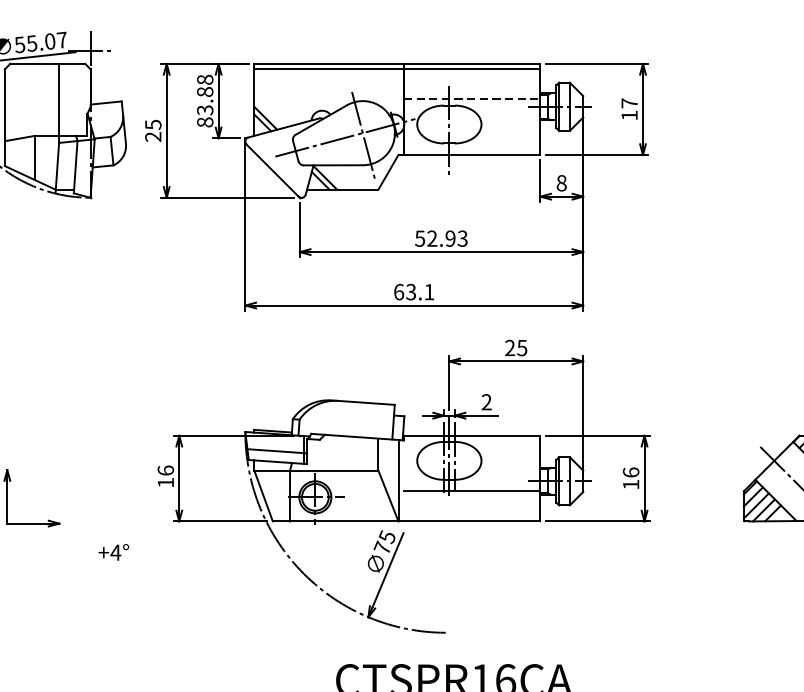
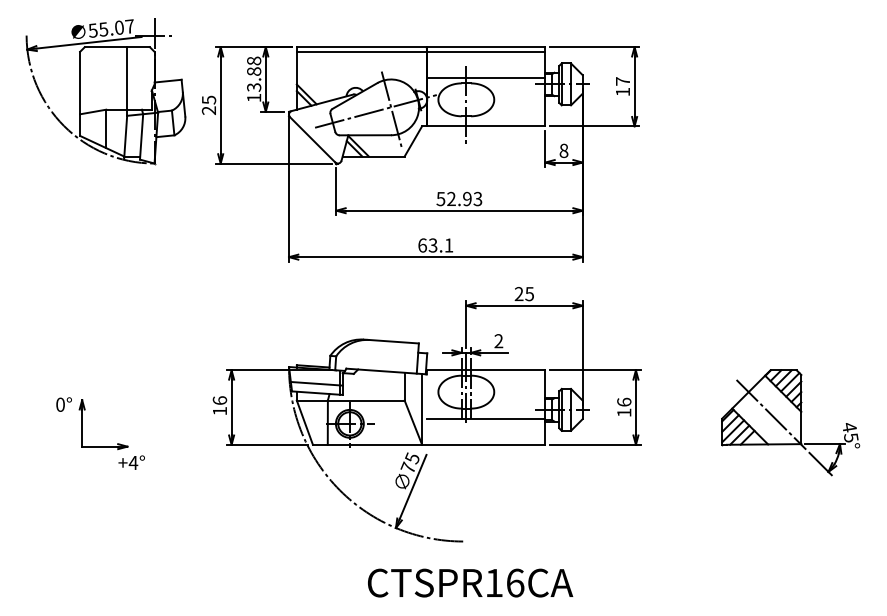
line: (472, 99) -> (486, 78), dashed -> solid
text: (205, 121) -> (254, 97), 83.88 -> 13.88
text: (113, 552) -> (131, 462), moved

